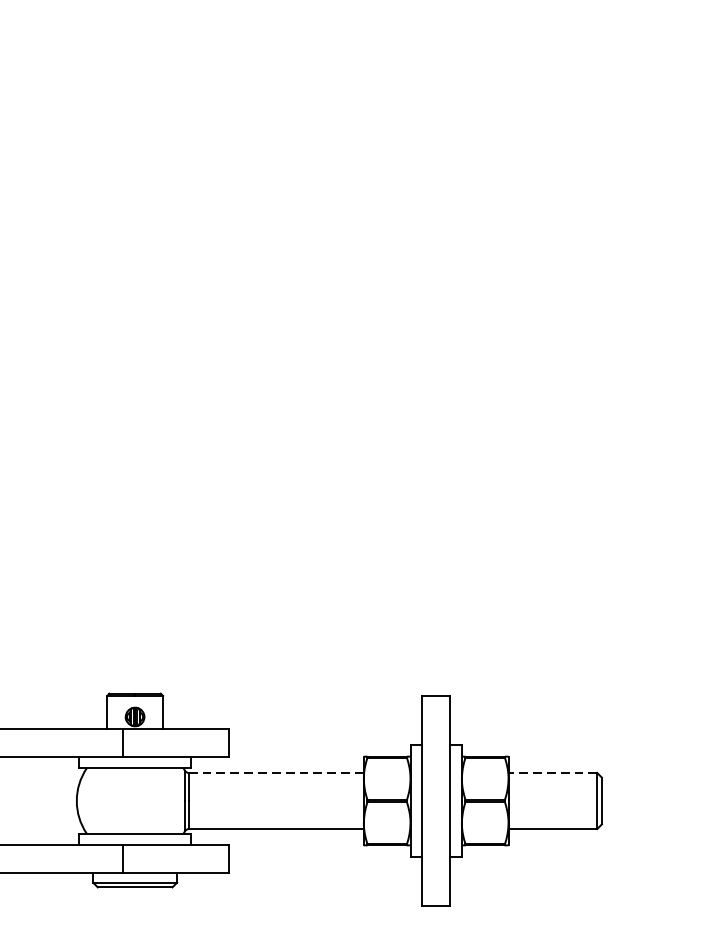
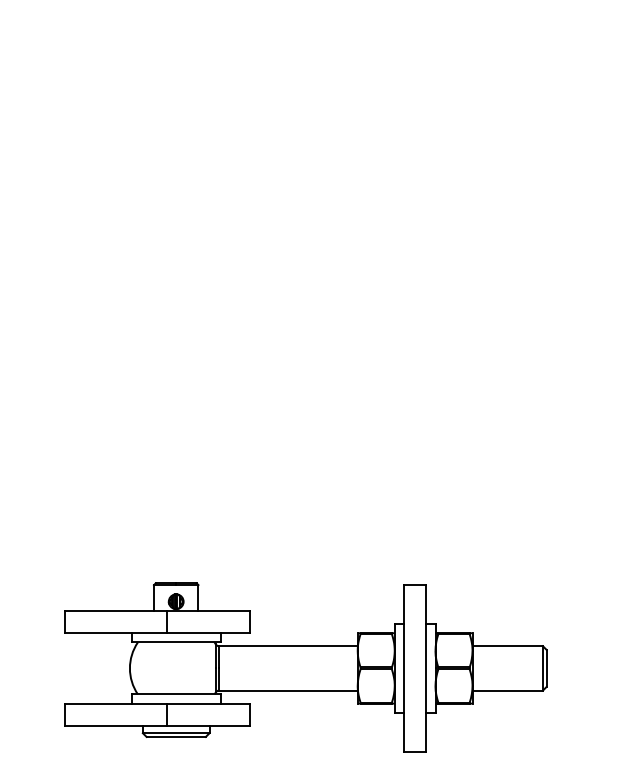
line: (275, 773) -> (287, 646), dashed -> solid
line: (552, 773) -> (507, 646), dashed -> solid

